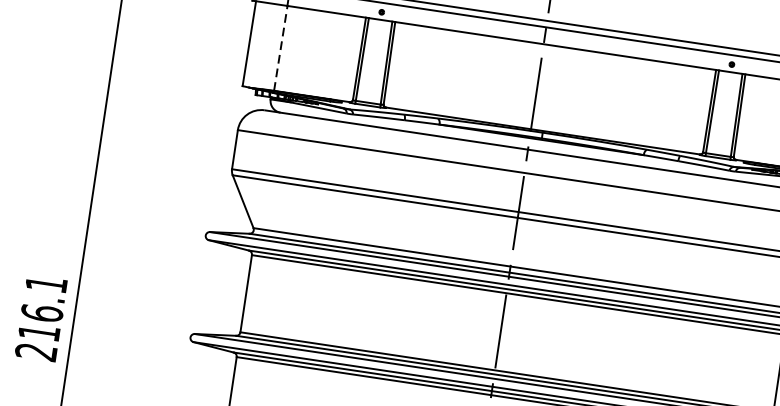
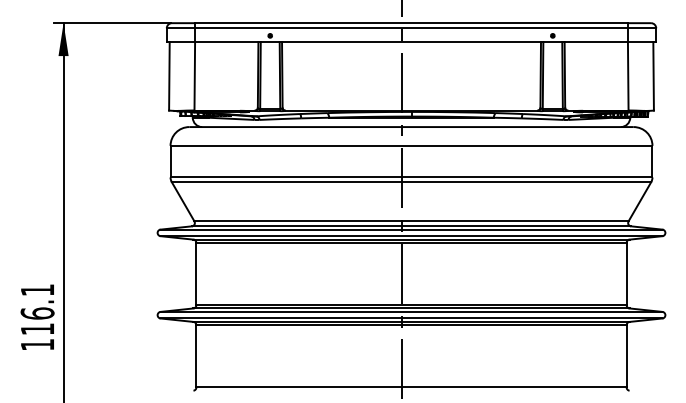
line: (280, 47) -> (194, 75), dashed -> solid
text: (35, 351) -> (36, 344), 216.1 -> 116.1

